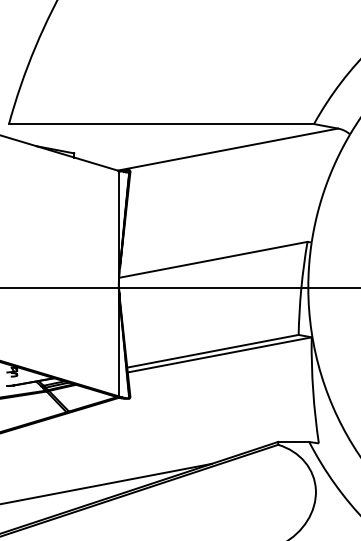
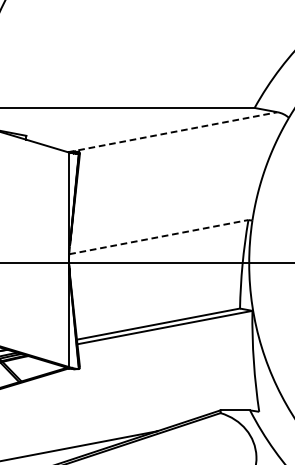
line: (228, 149) -> (173, 132), solid -> dashed
line: (213, 259) -> (159, 236), solid -> dashed

